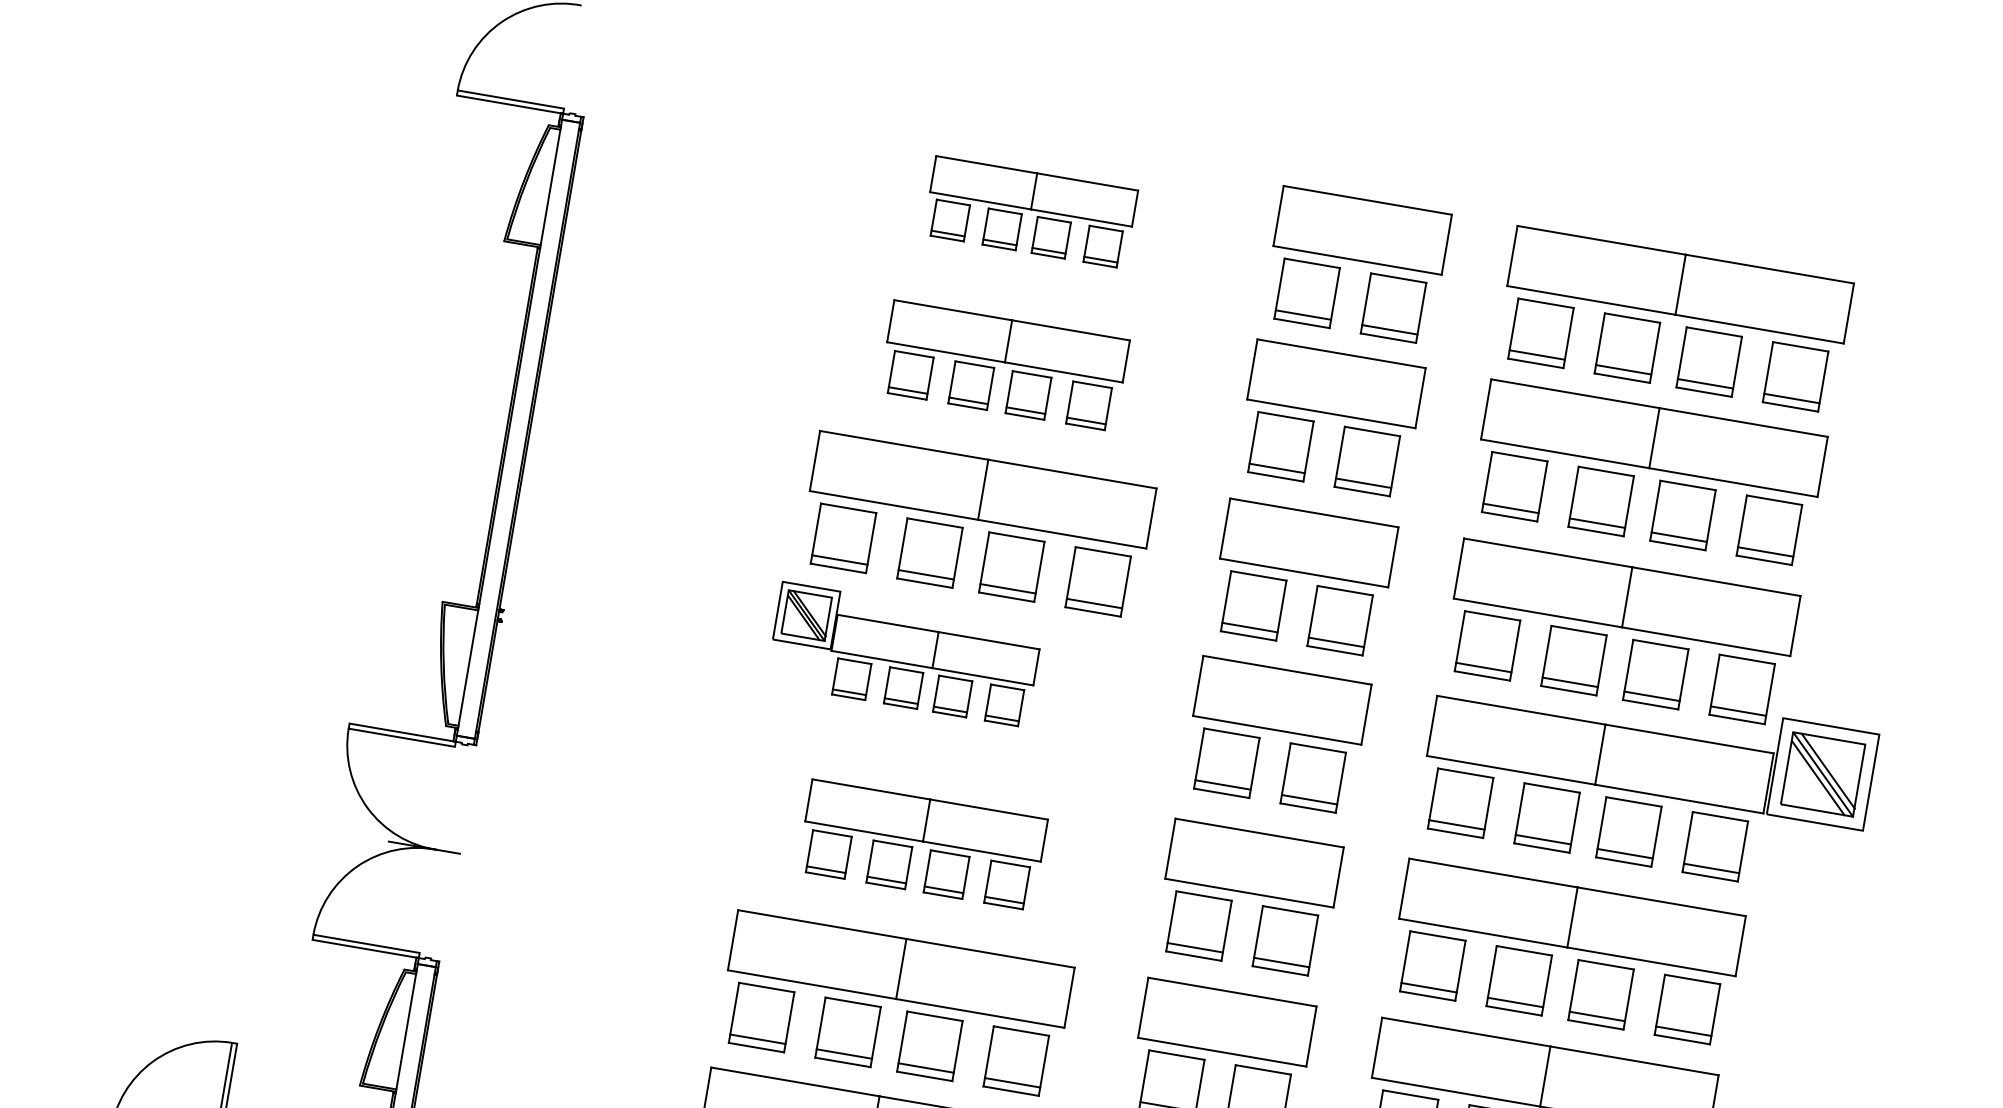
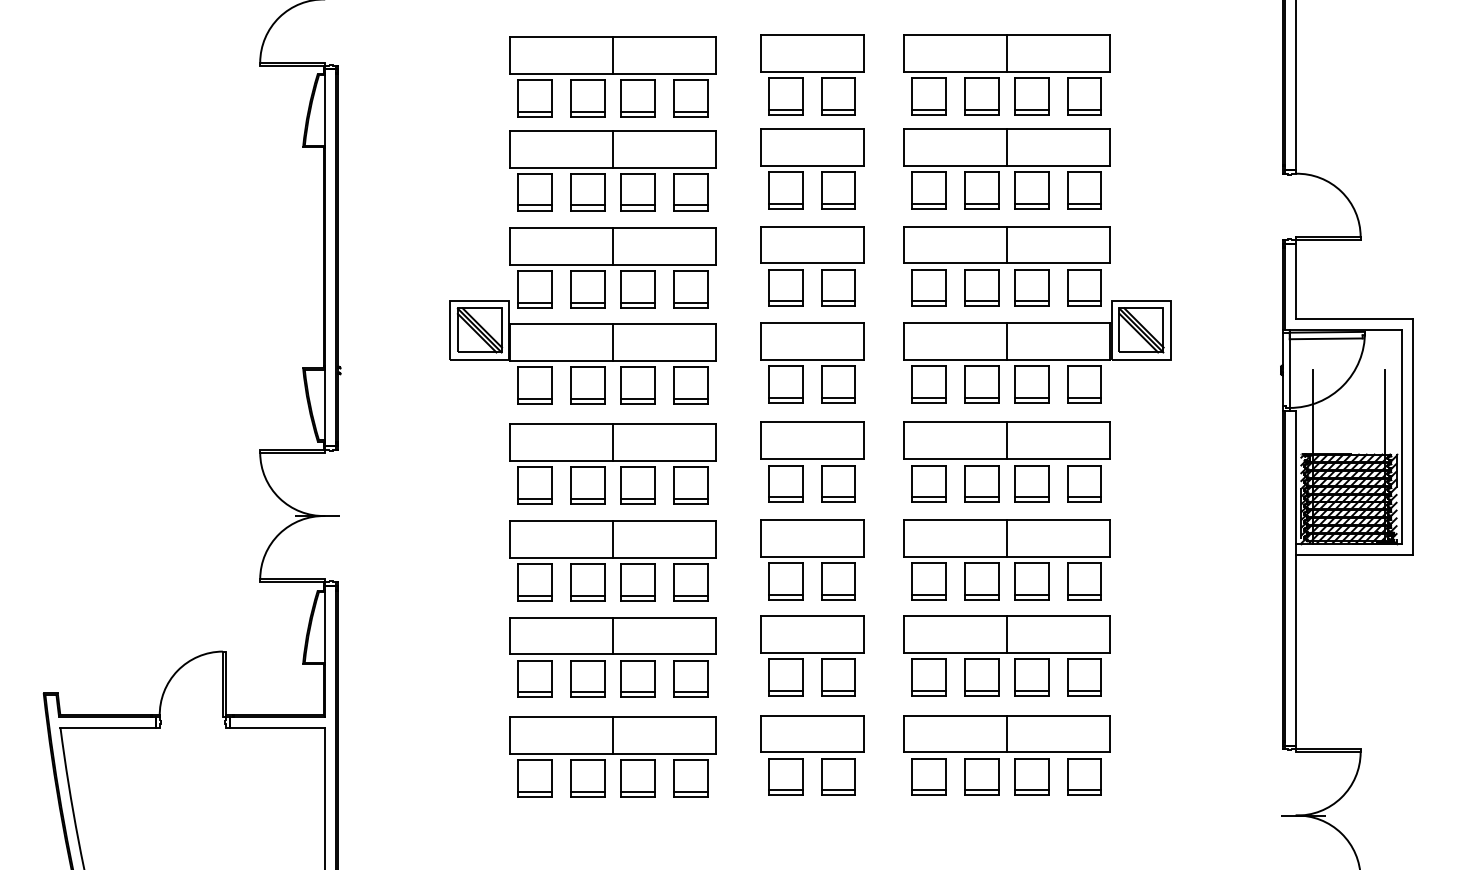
part: (1029, 211) -> (612, 76), size x1.67
part: (1003, 365) -> (612, 170), size x1.43
part: (903, 654) -> (582, 352), size x1.67
part: (921, 844) -> (612, 463), size x1.43

